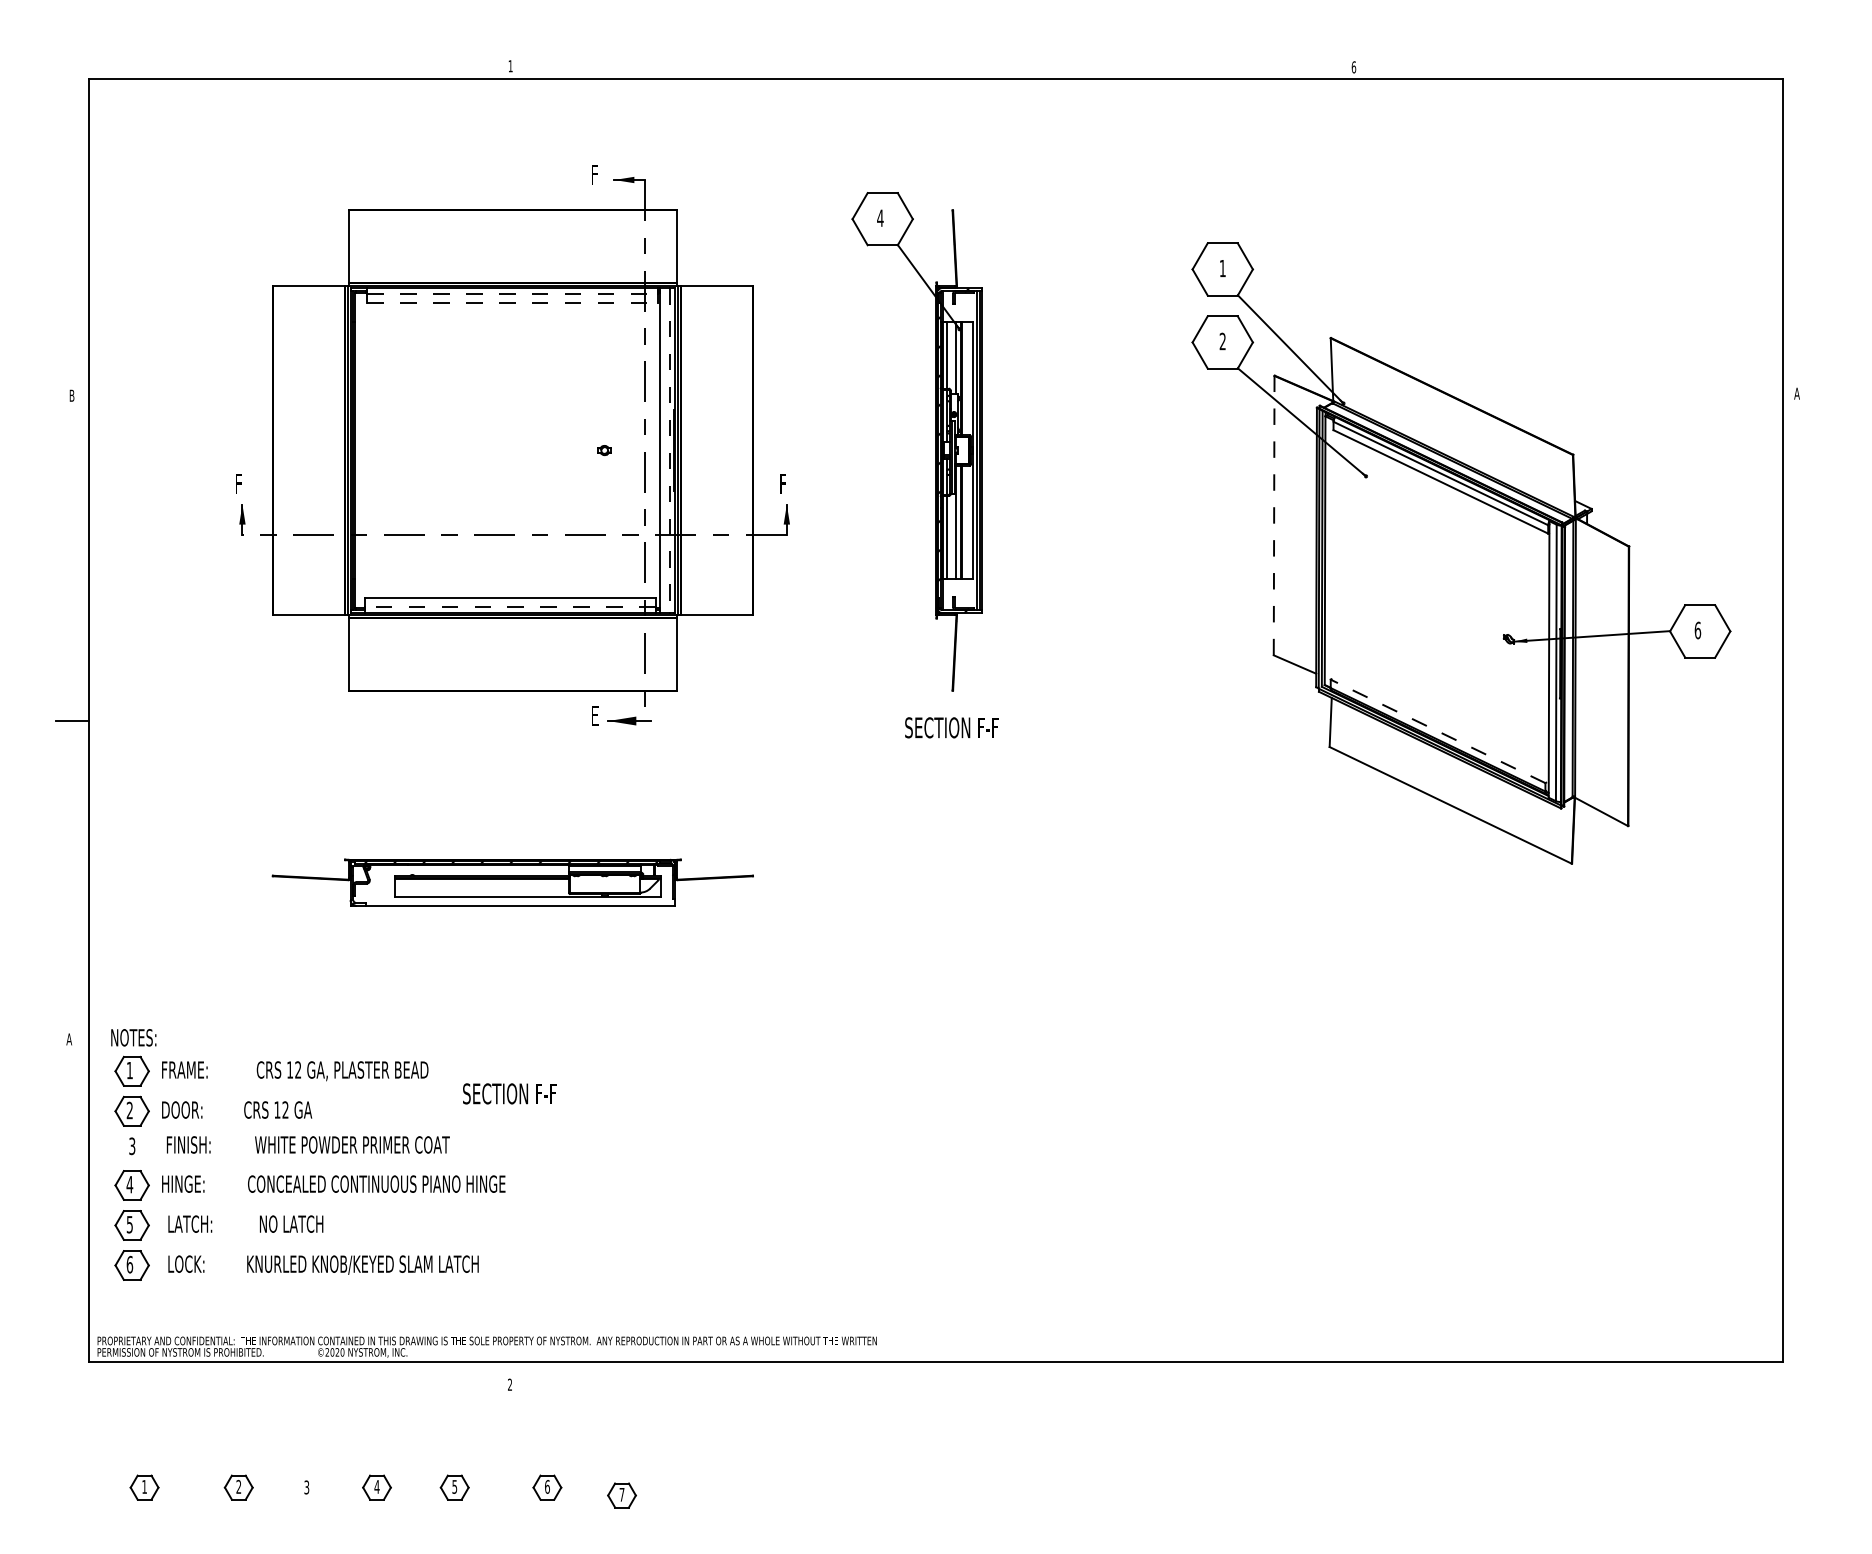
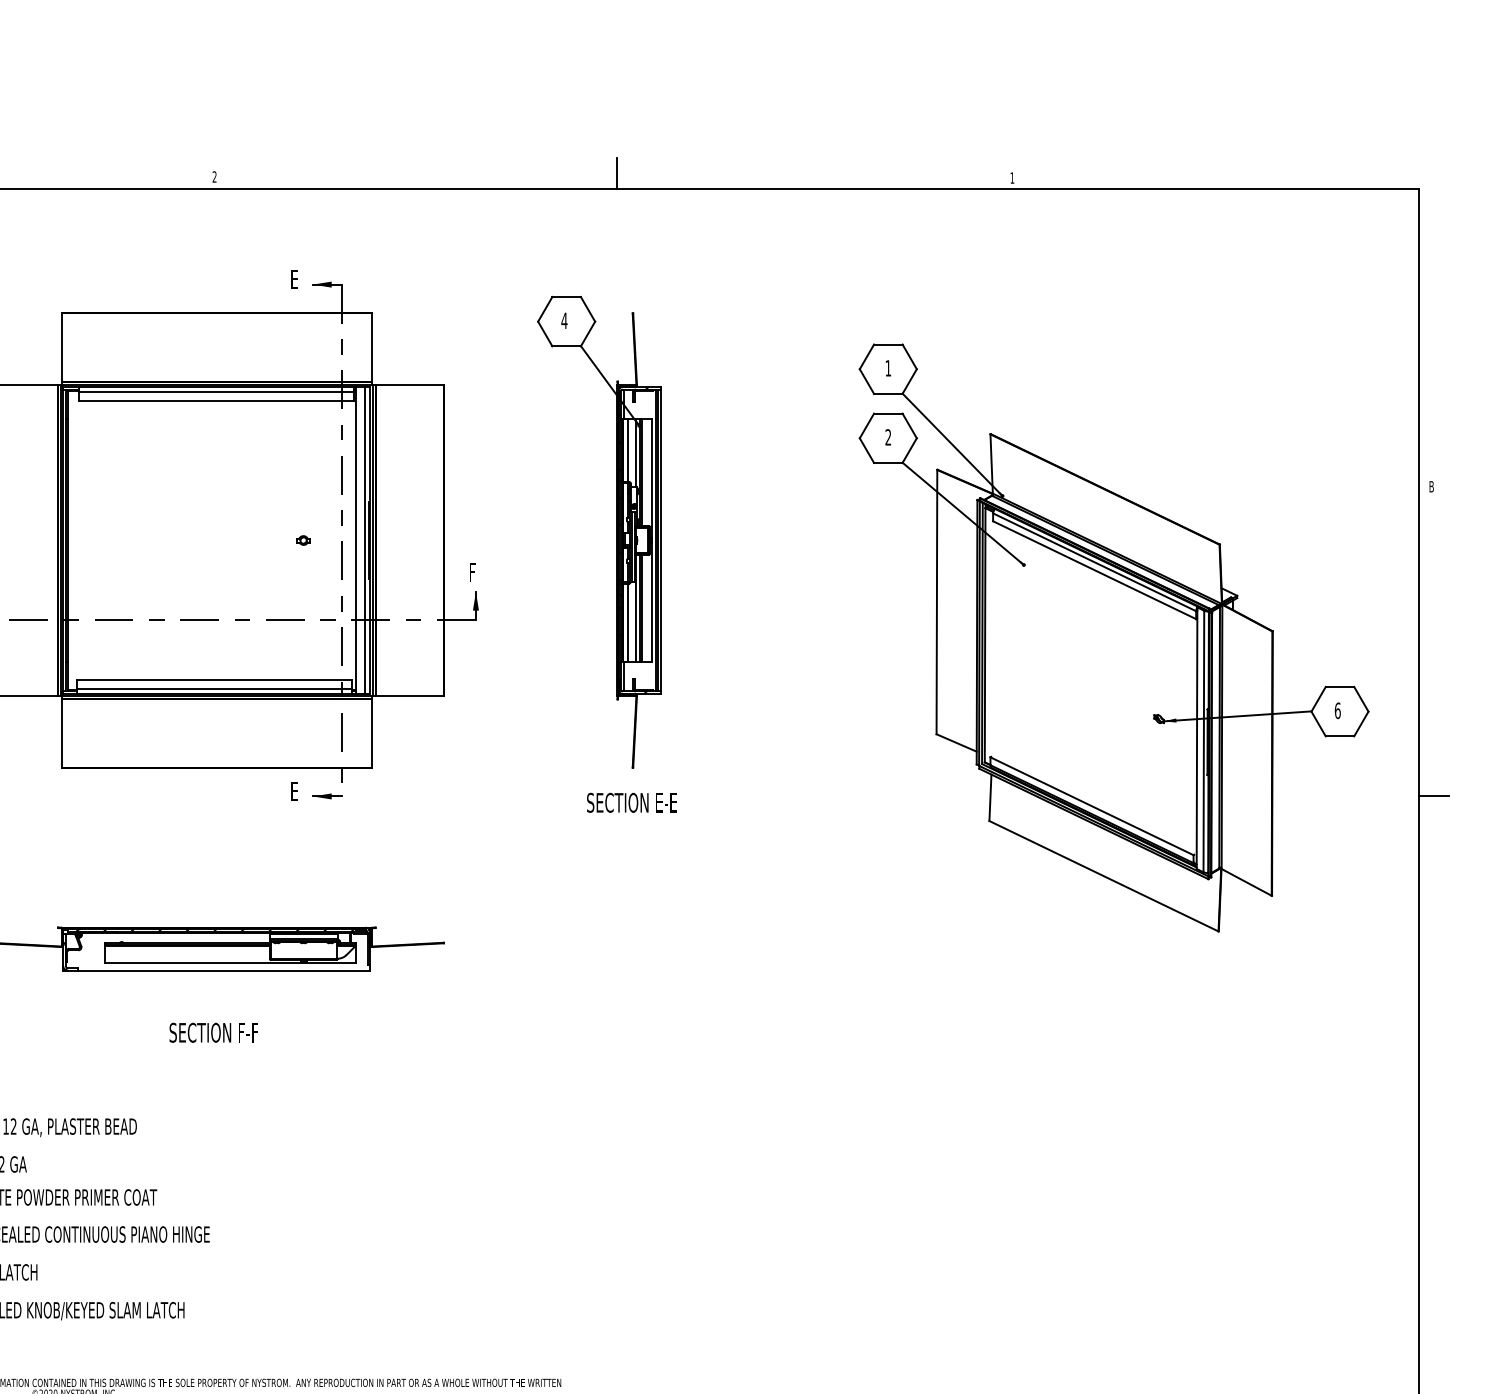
line: (935, 62) -> (616, 173), added
text: (510, 66) -> (214, 177), 1 -> 2
text: (1353, 67) -> (1011, 178), 6 -> 1
text: (595, 174) -> (294, 279), F -> E
line: (513, 293) -> (217, 391), dashed -> solid
line: (513, 303) -> (217, 401), dashed -> solid
text: (1796, 393) -> (1431, 486), A -> B
line: (669, 451) -> (364, 541), dashed -> solid
line: (1274, 515) -> (937, 602), dashed -> solid
line: (509, 607) -> (213, 689), dashed -> solid
part: (629, 720) -> (327, 795), size x0.71
line: (1799, 720) -> (1433, 795), added
text: (951, 727) -> (631, 802), SECTION F-F -> SECTION E-E
line: (1437, 731) -> (1091, 806), dashed -> solid
text: (509, 1093) -> (213, 1032), moved

